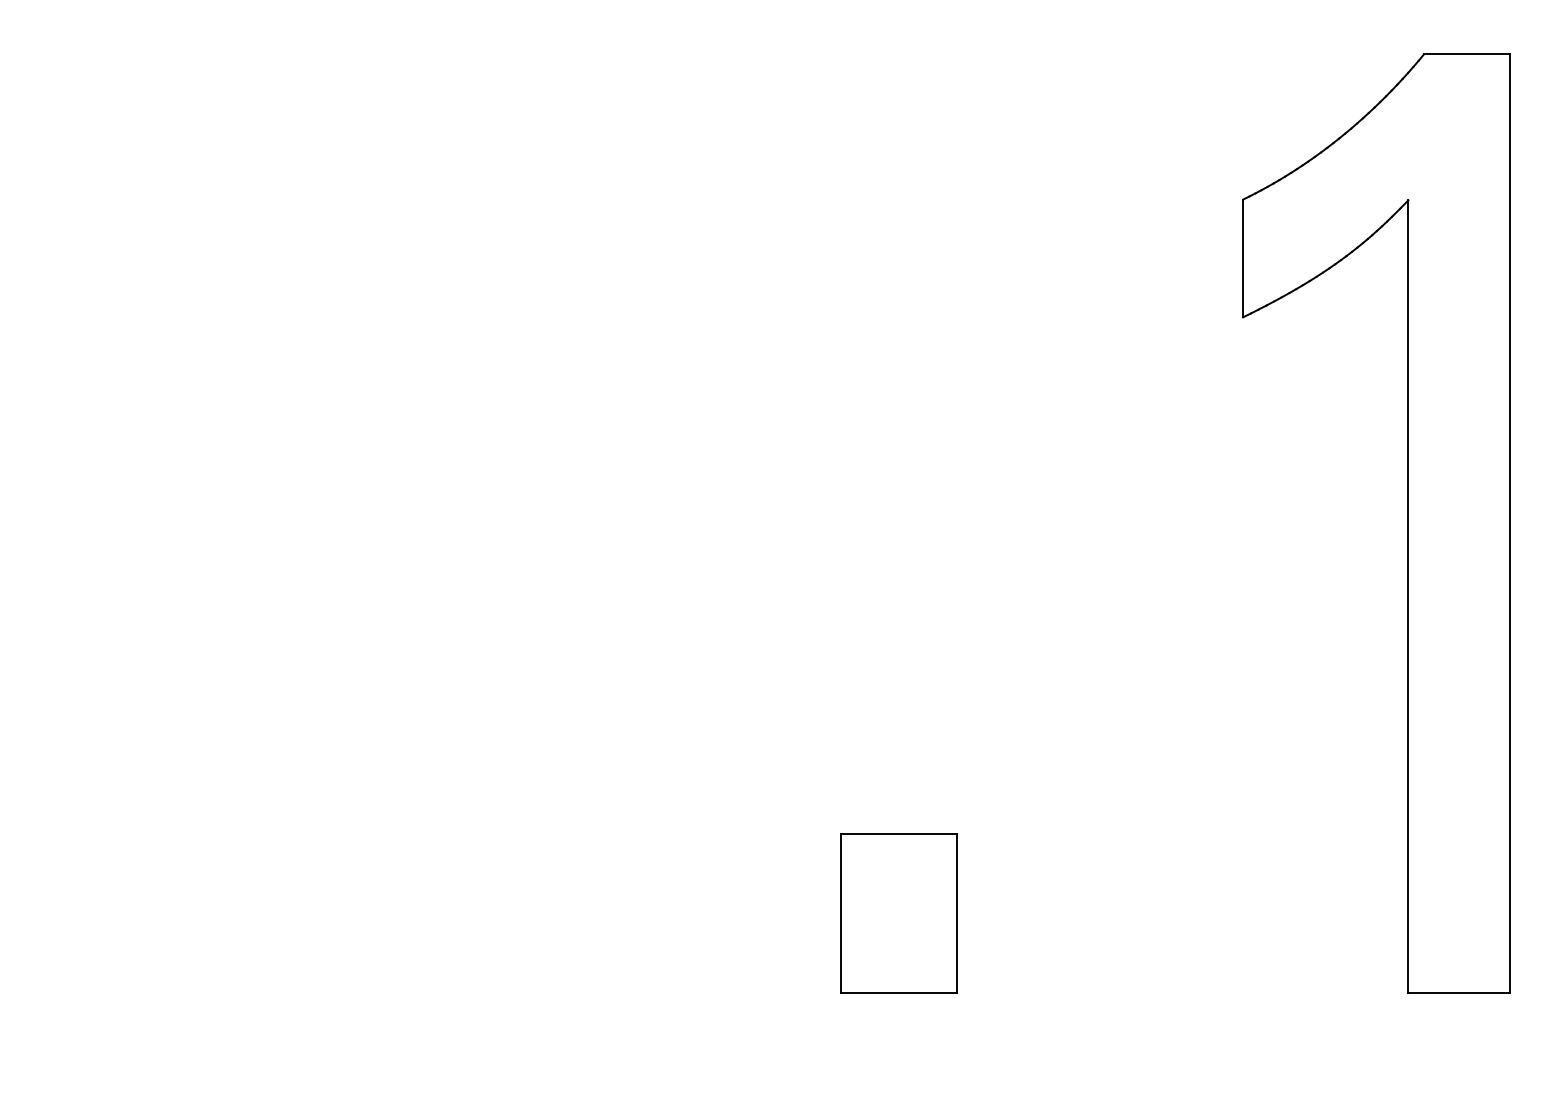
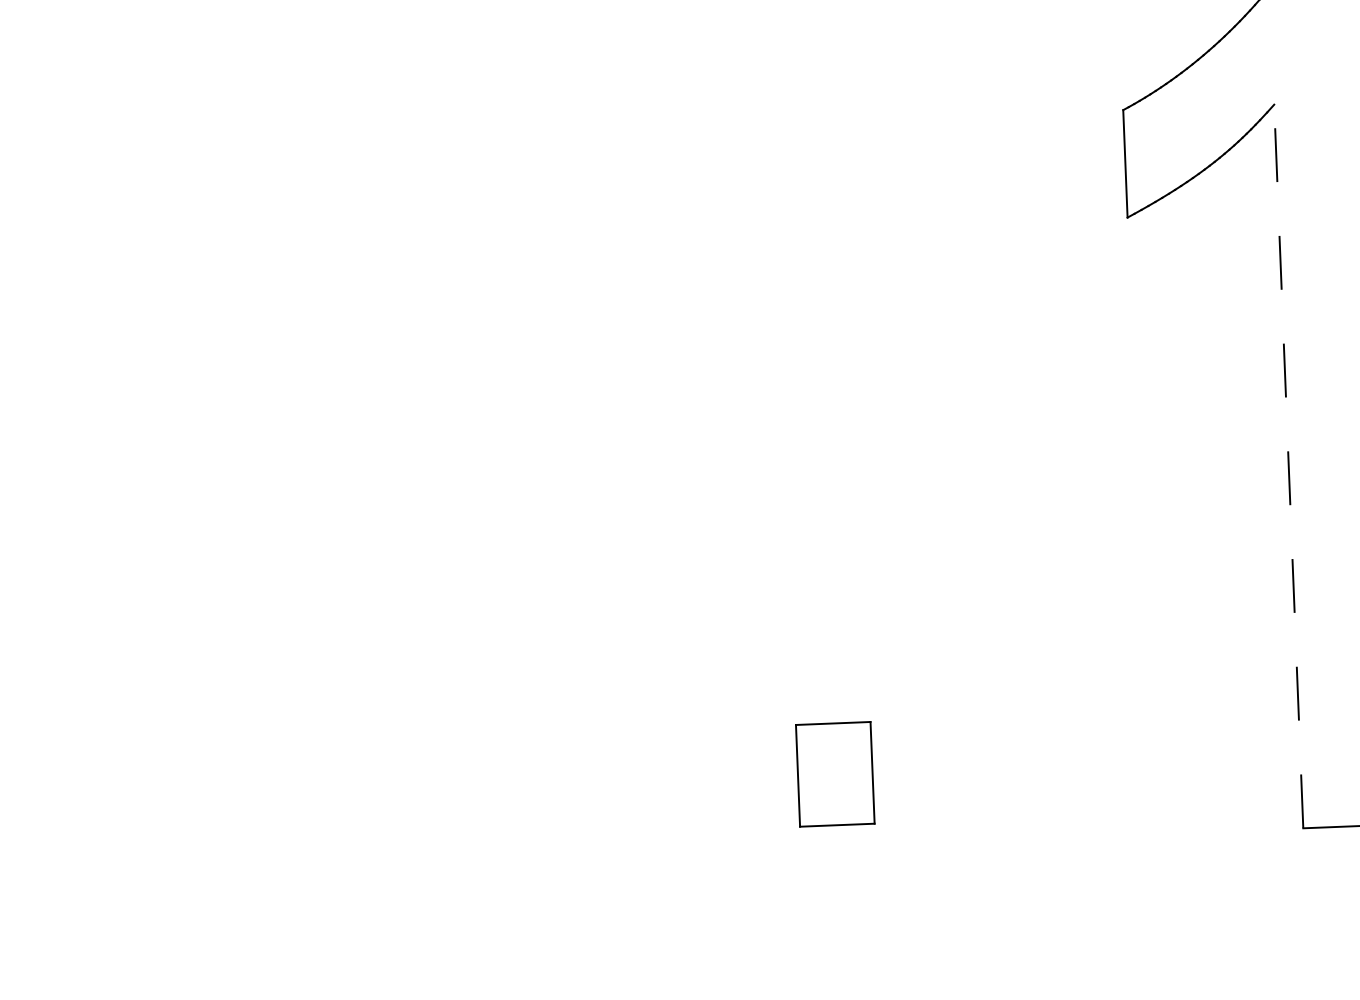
line: (1408, 596) -> (1288, 466), solid -> dashed
part: (898, 913) -> (834, 774), size x0.7

